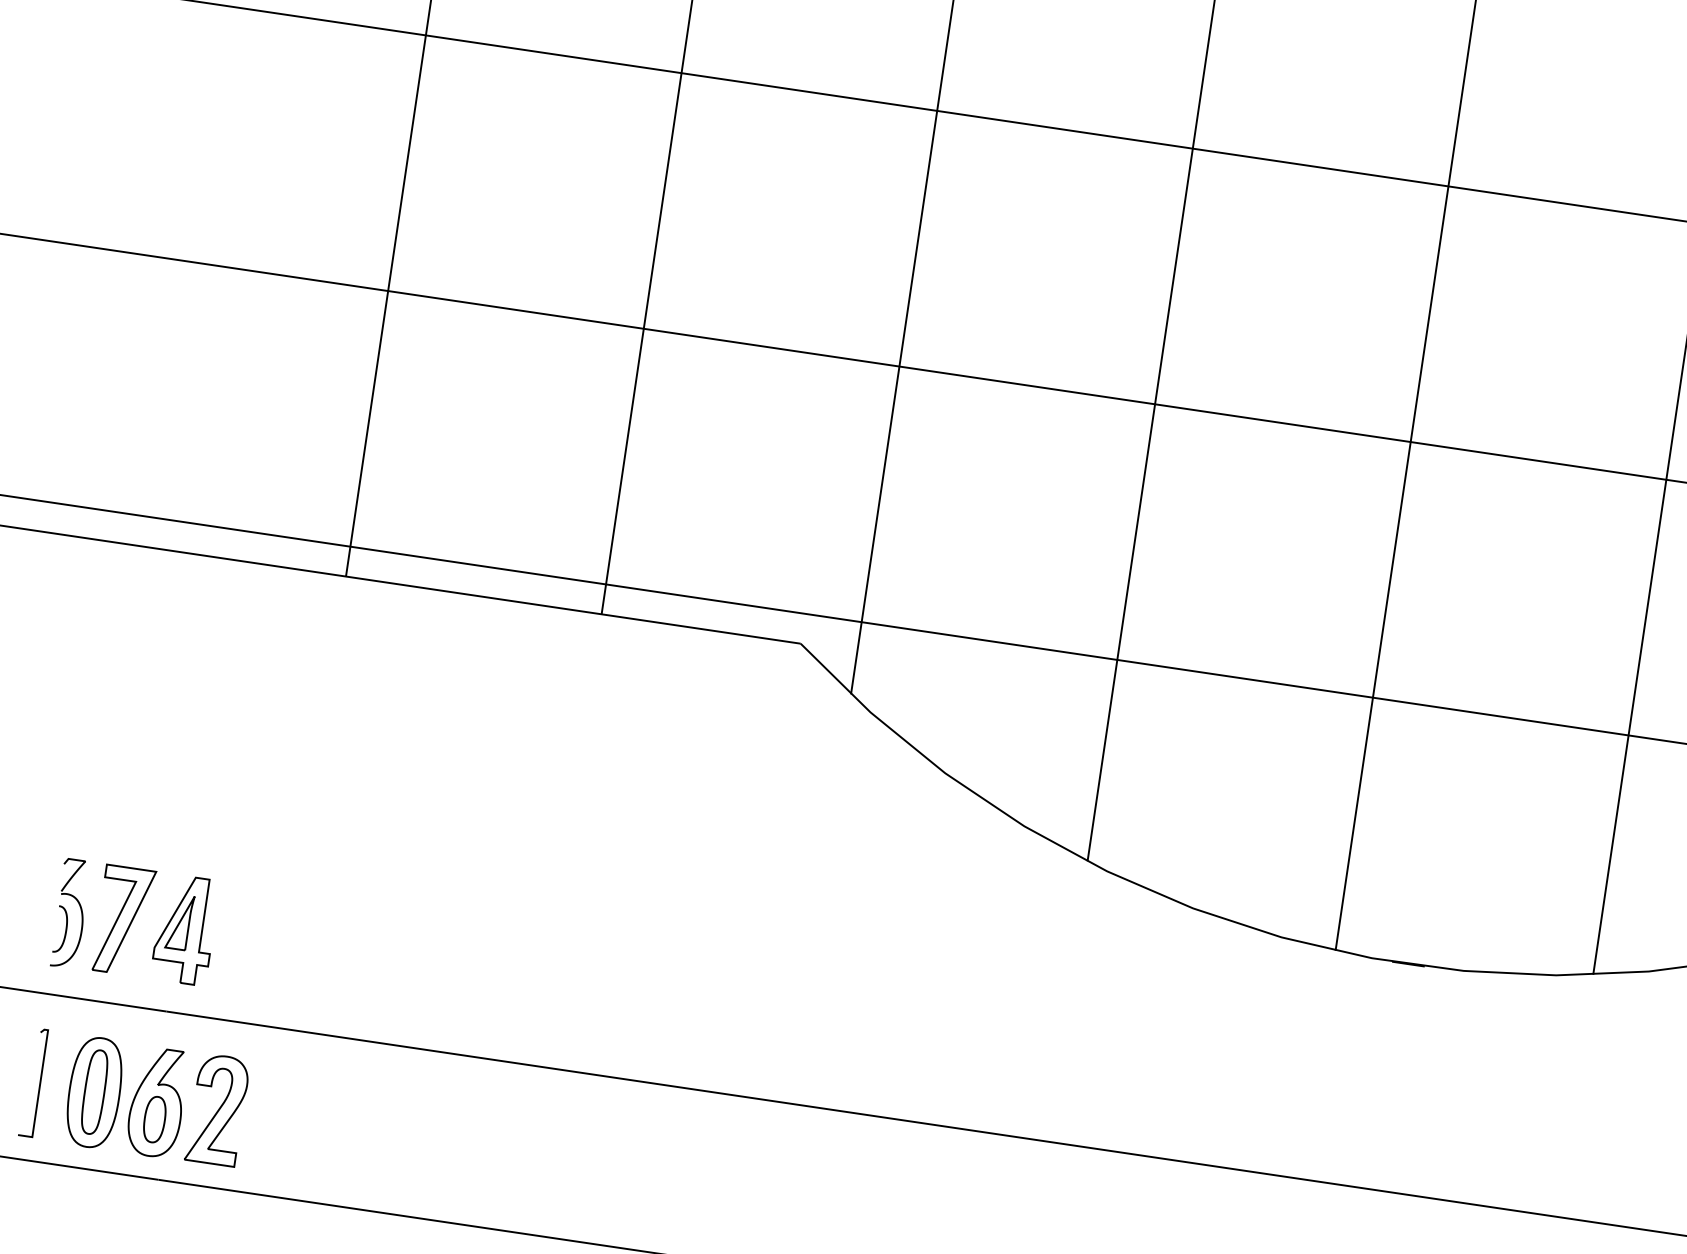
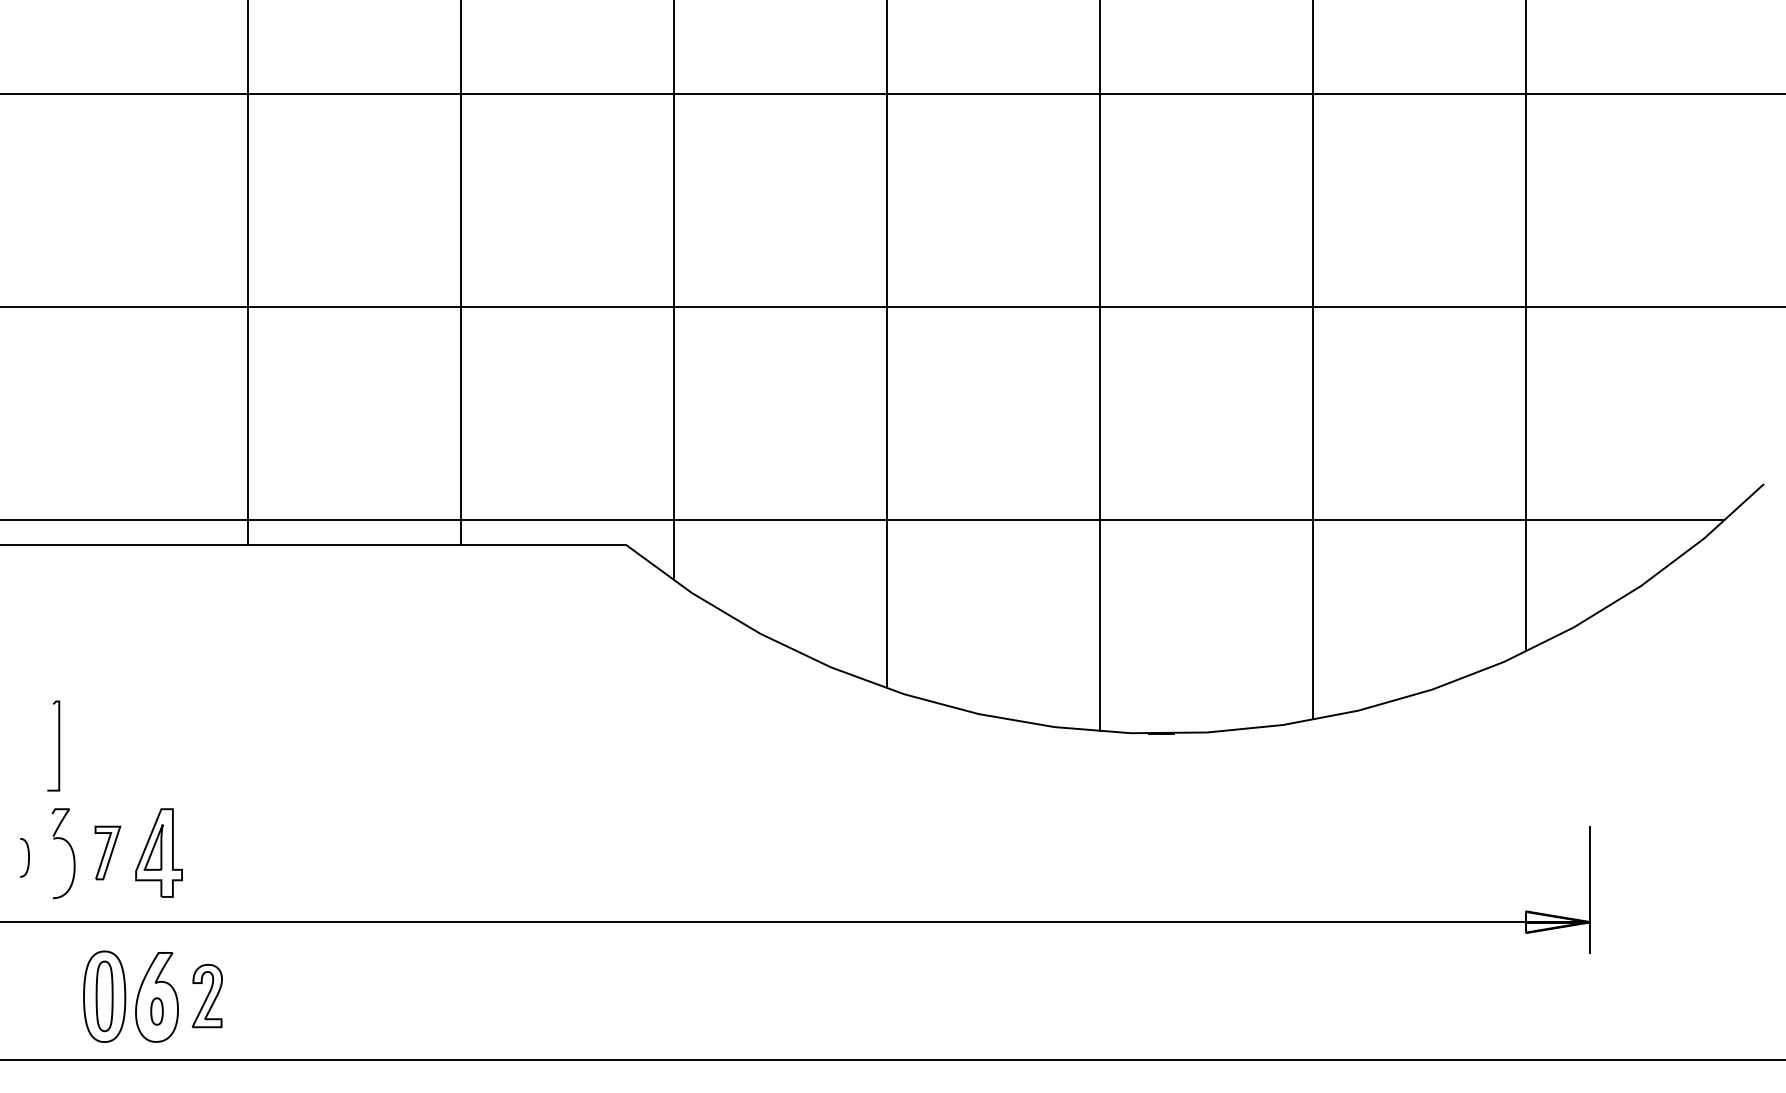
part: (123, 920) -> (107, 852), size x0.6
curve: (65, 929) -> (28, 857), moved
curve: (39, 1082) -> (58, 745), moved
part: (218, 1109) -> (207, 995), size x0.7
part: (154, 1119) -> (156, 1011), size x0.7

